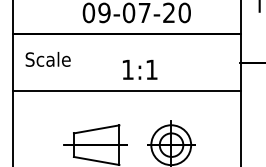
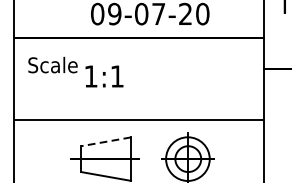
text: (139, 69) -> (103, 76), moved
line: (126, 91) -> (138, 120), moved
line: (96, 129) -> (105, 141), solid -> dashed

